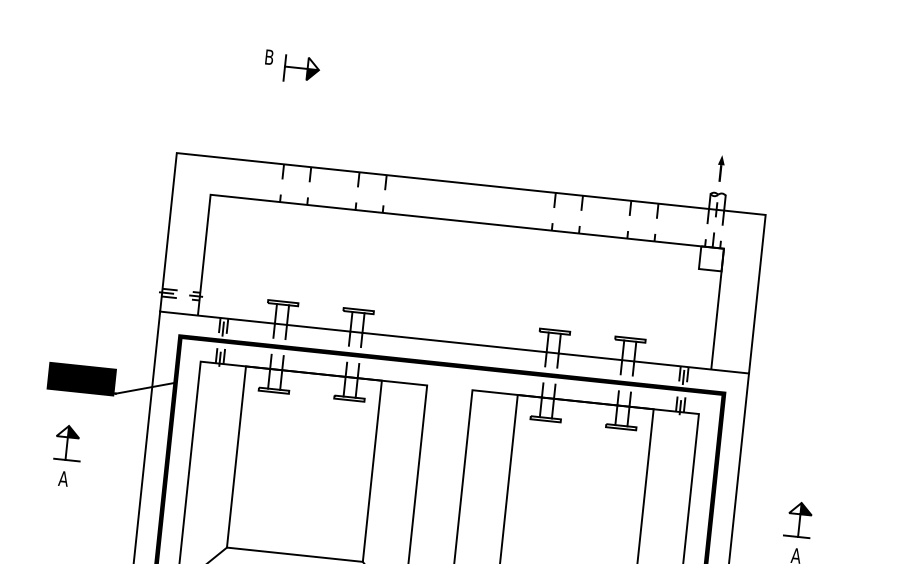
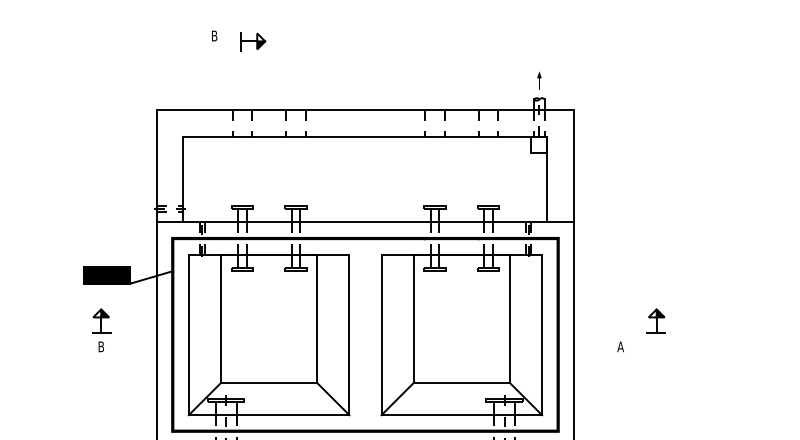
part: (302, 68) -> (253, 41), moved
text: (62, 478) -> (100, 346), A -> B
part: (798, 518) -> (655, 320), moved

